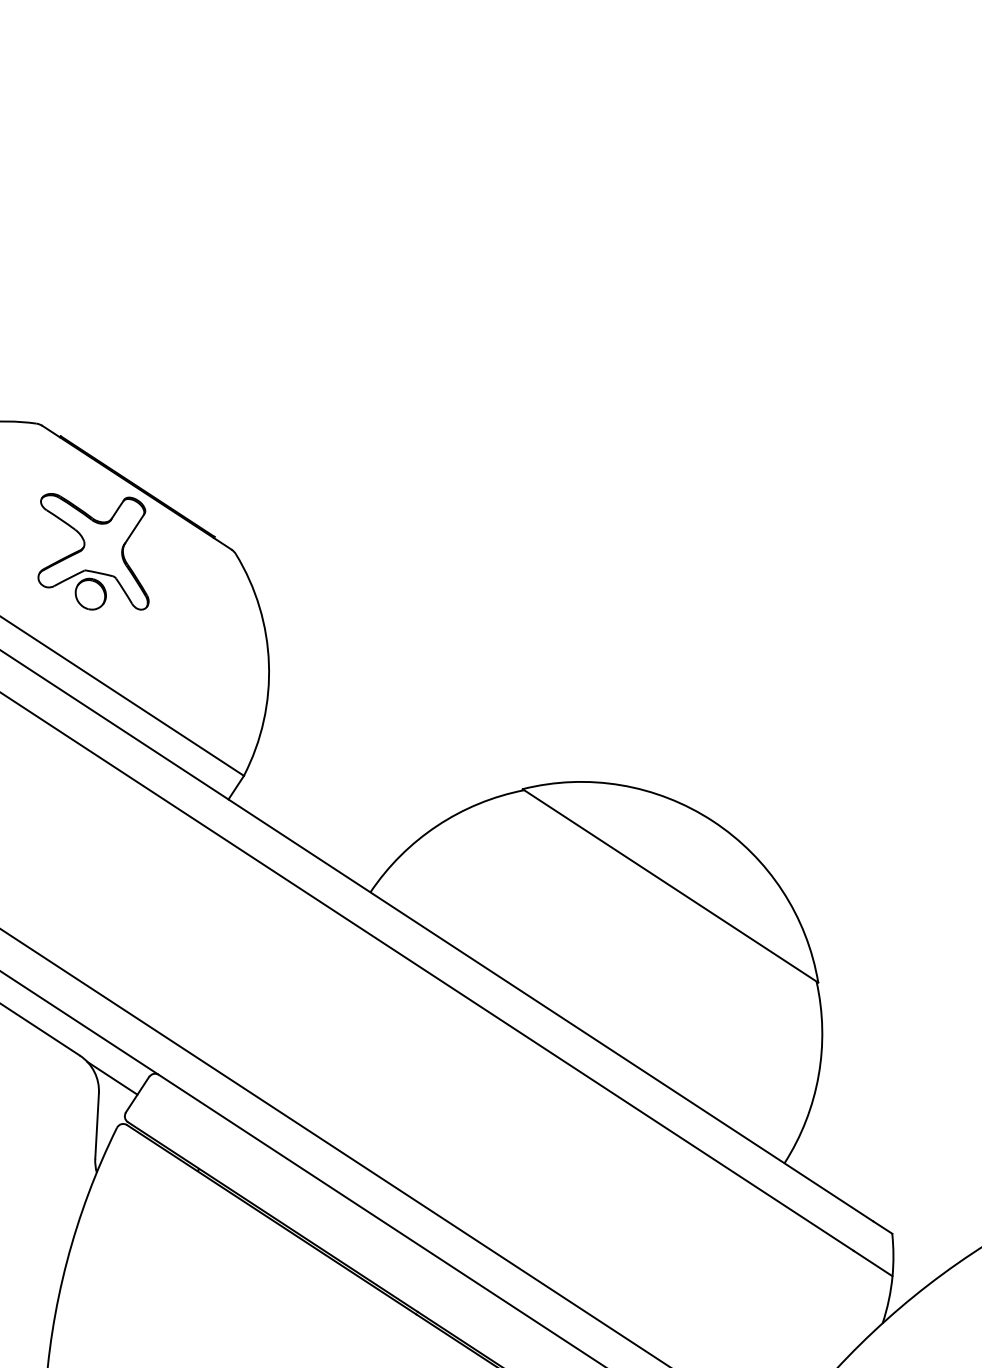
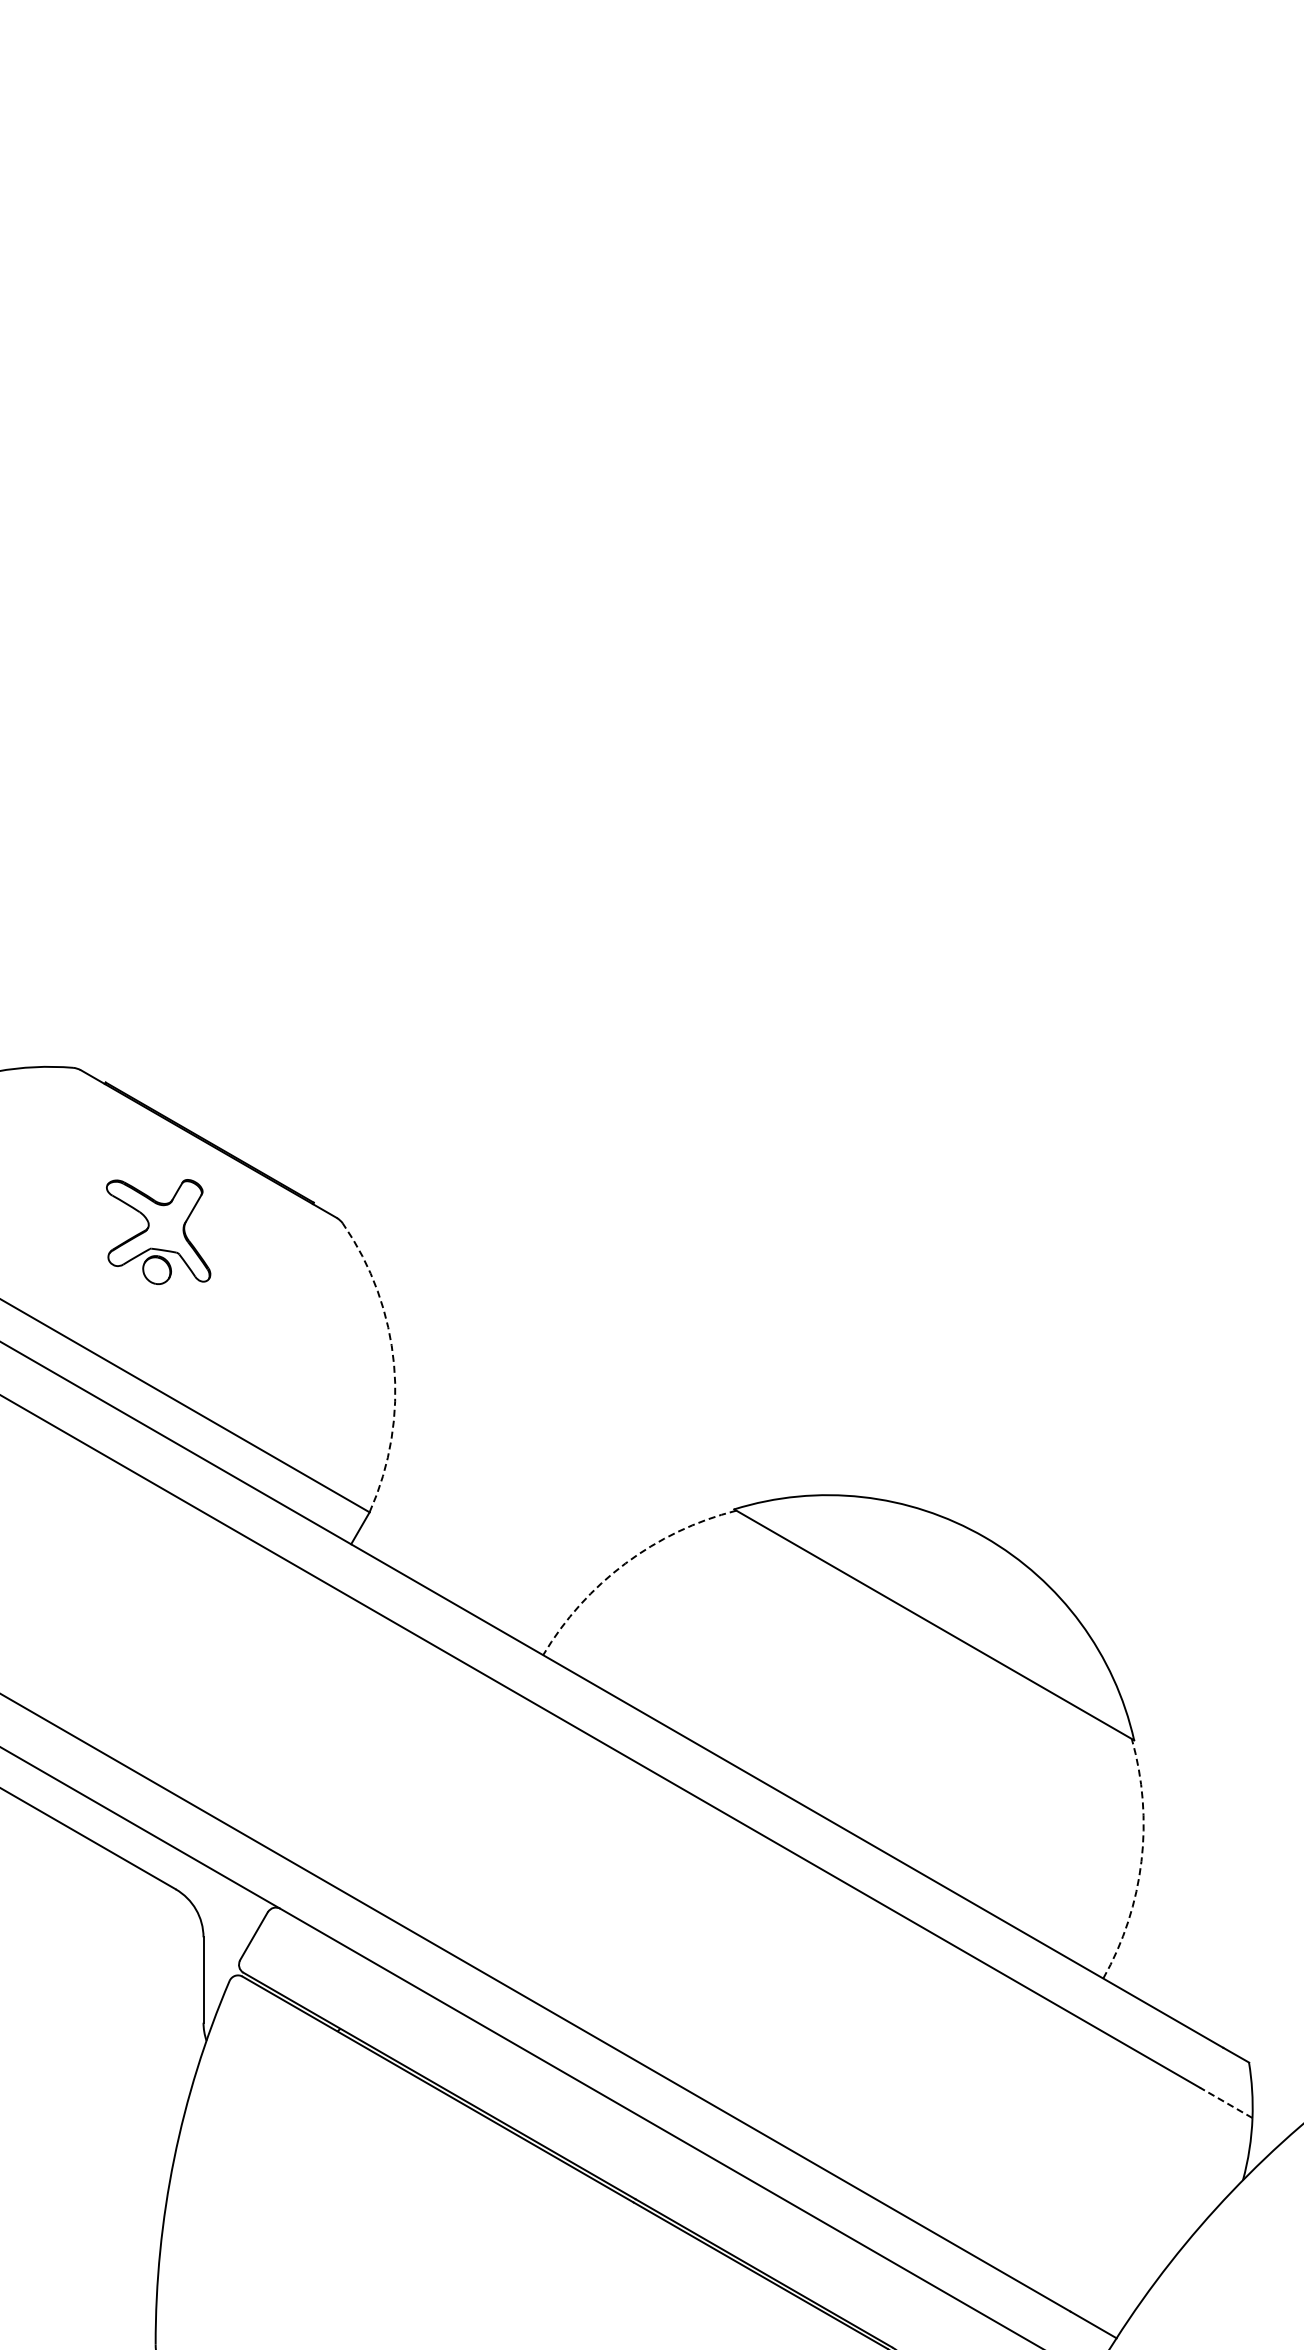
part: (94, 552) -> (158, 1231), size x0.7
arc: (269, 663) -> (394, 1364), solid -> dashed
arc: (437, 825) -> (625, 1563), solid -> dashed
arc: (818, 1075) -> (1141, 1861), solid -> dashed
line: (112, 1078) -> (219, 1916), removed
line: (872, 1263) -> (1225, 2102), solid -> dashed

